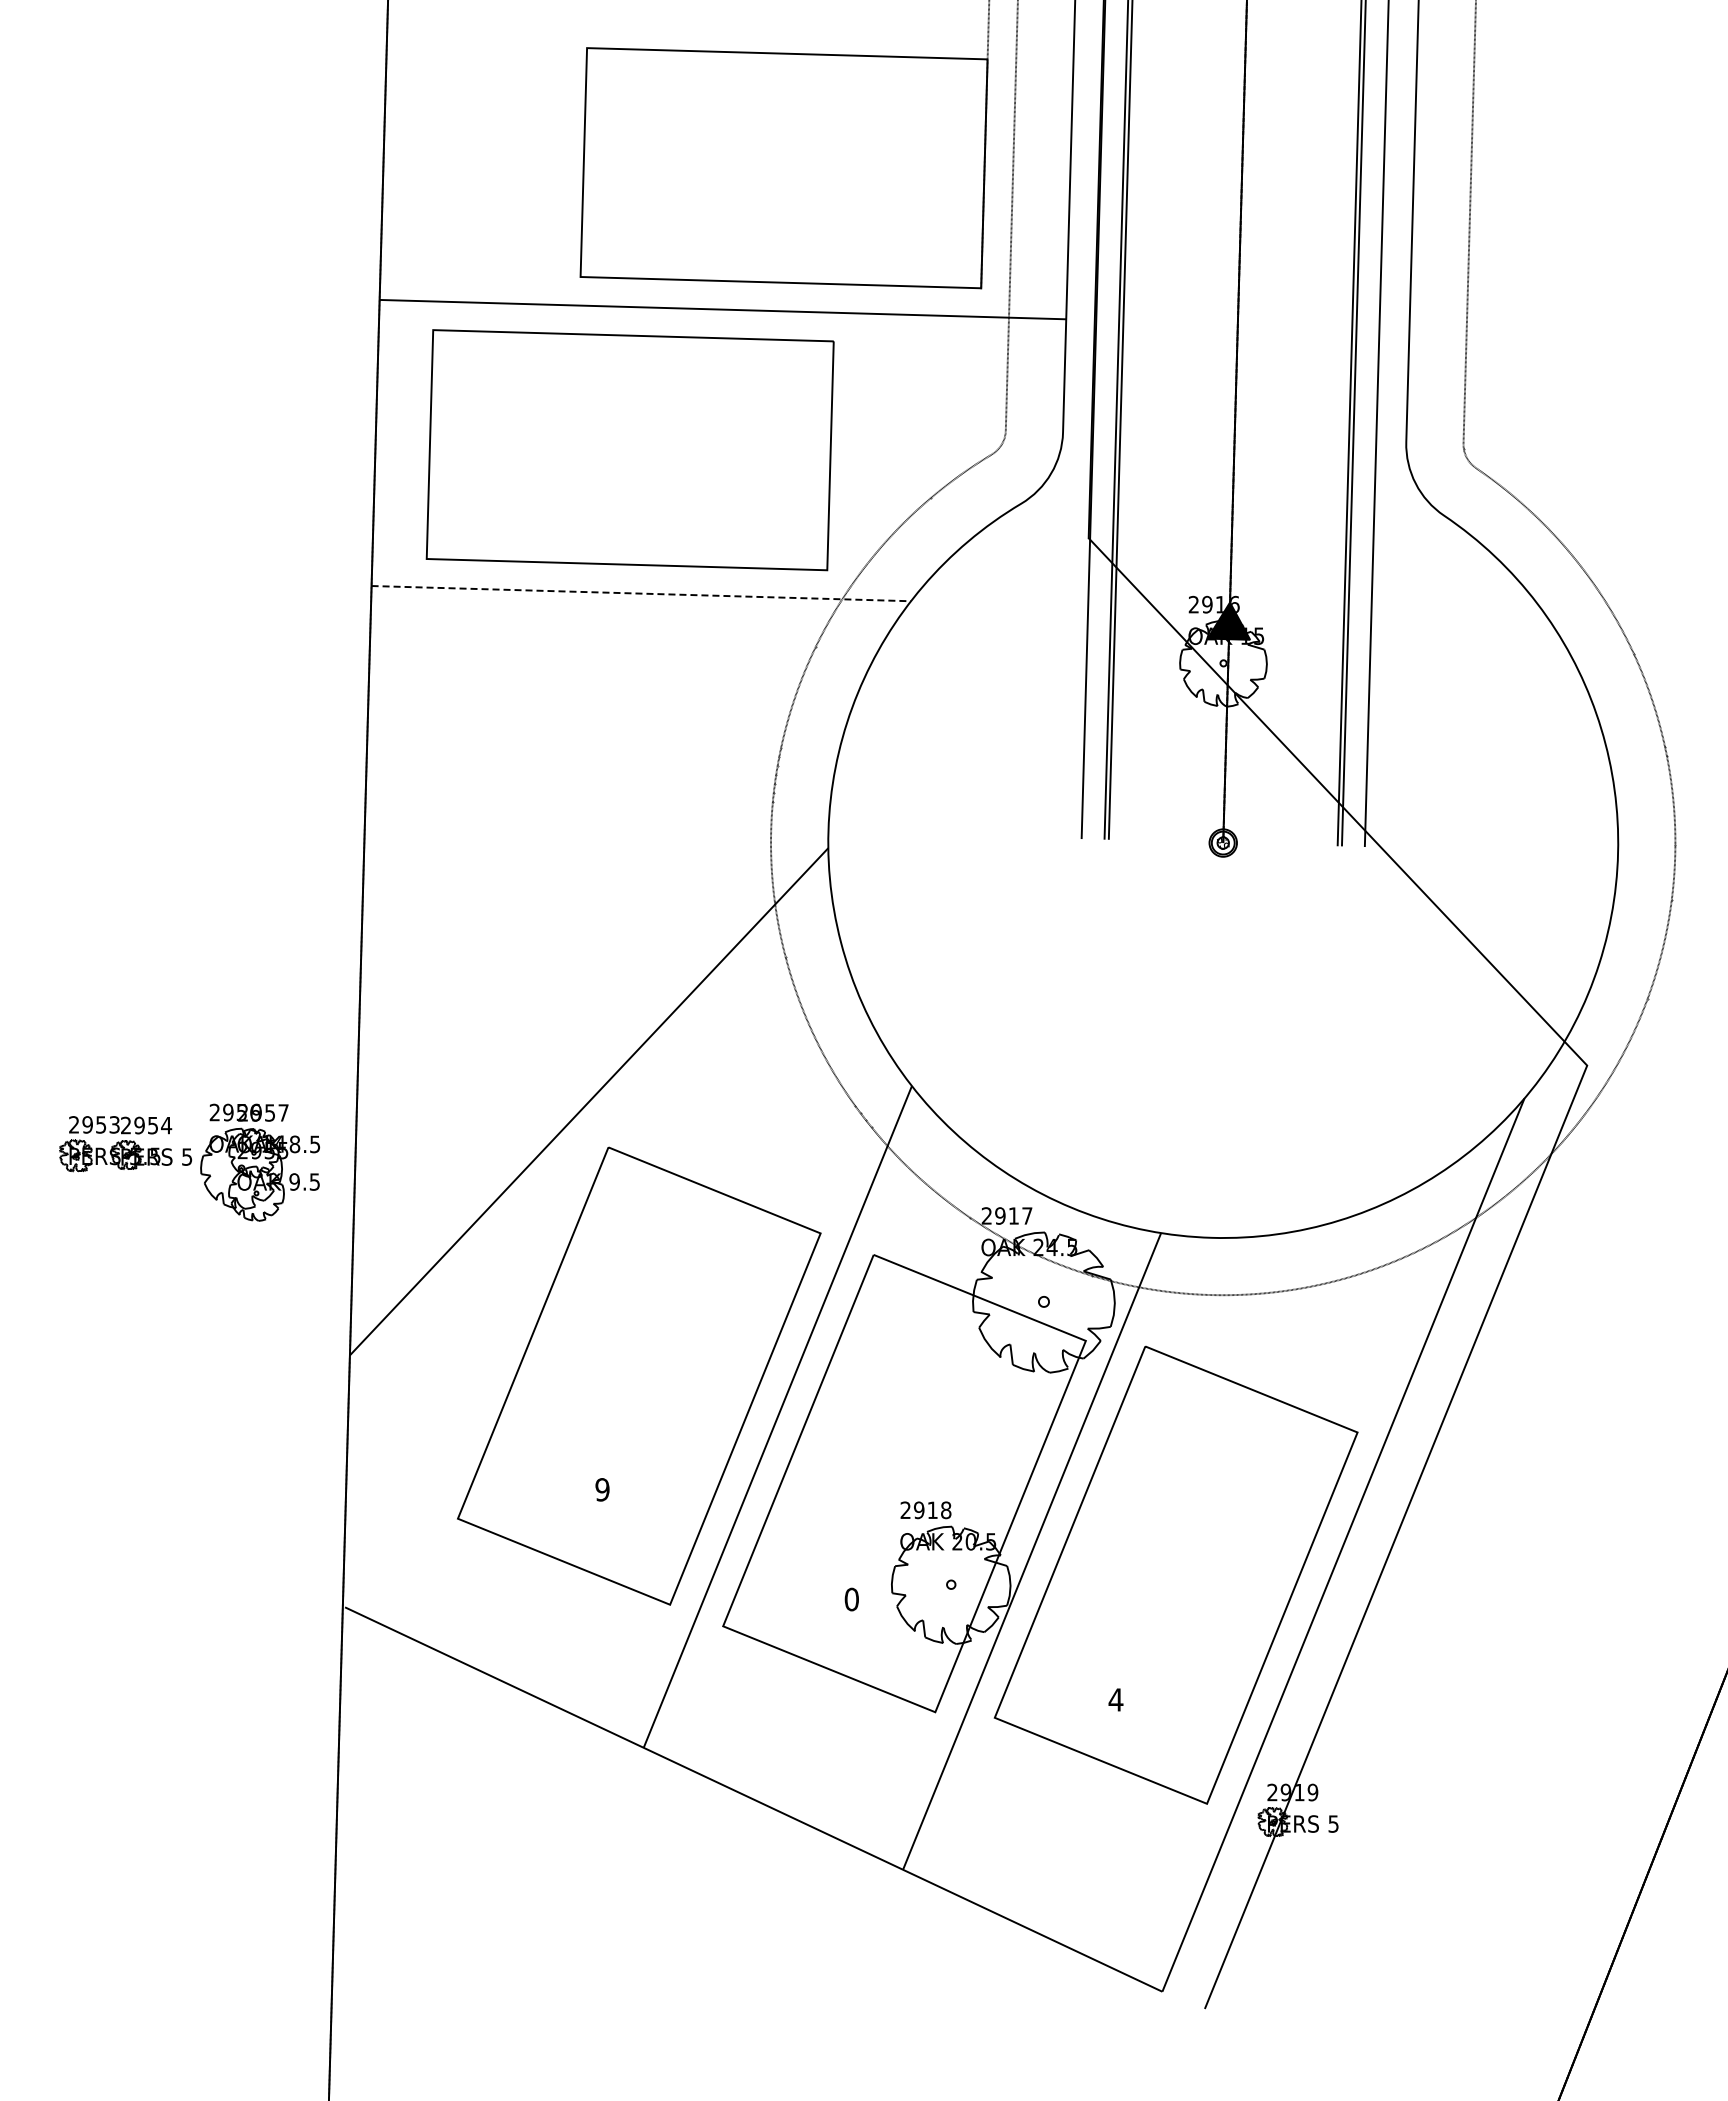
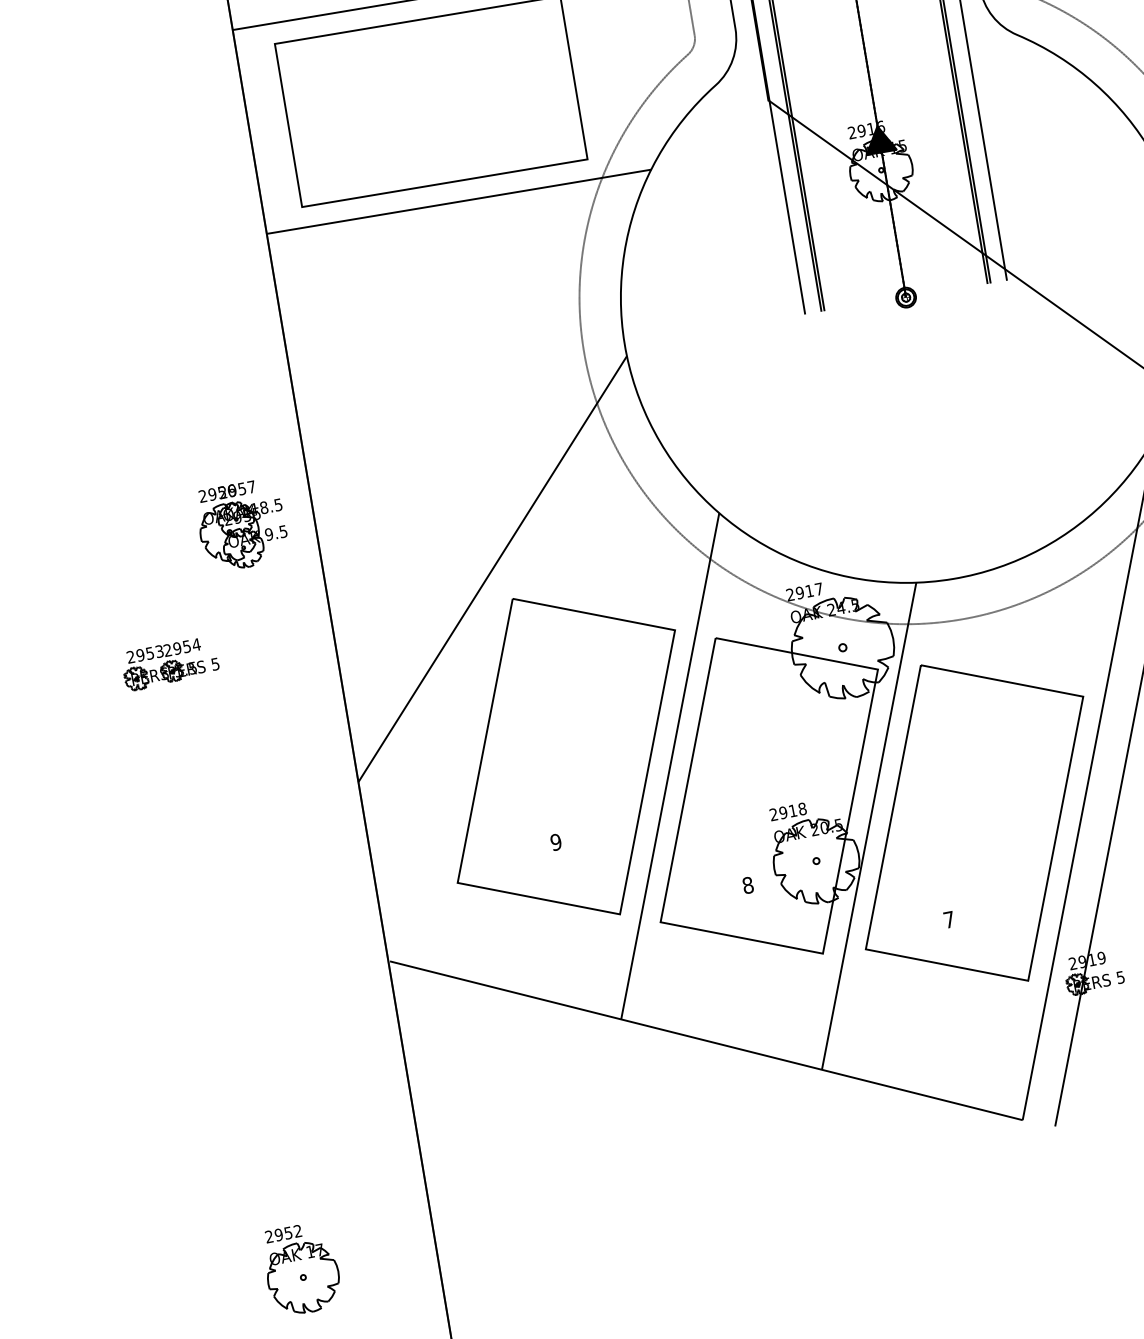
line: (641, 593) -> (459, 201), dashed -> solid
part: (260, 1162) -> (242, 525), moved
text: (851, 1599) -> (747, 885), 0 -> 8
text: (1115, 1699) -> (948, 919), 4 -> 7
part: (142, 2001) -> (301, 1268), added

